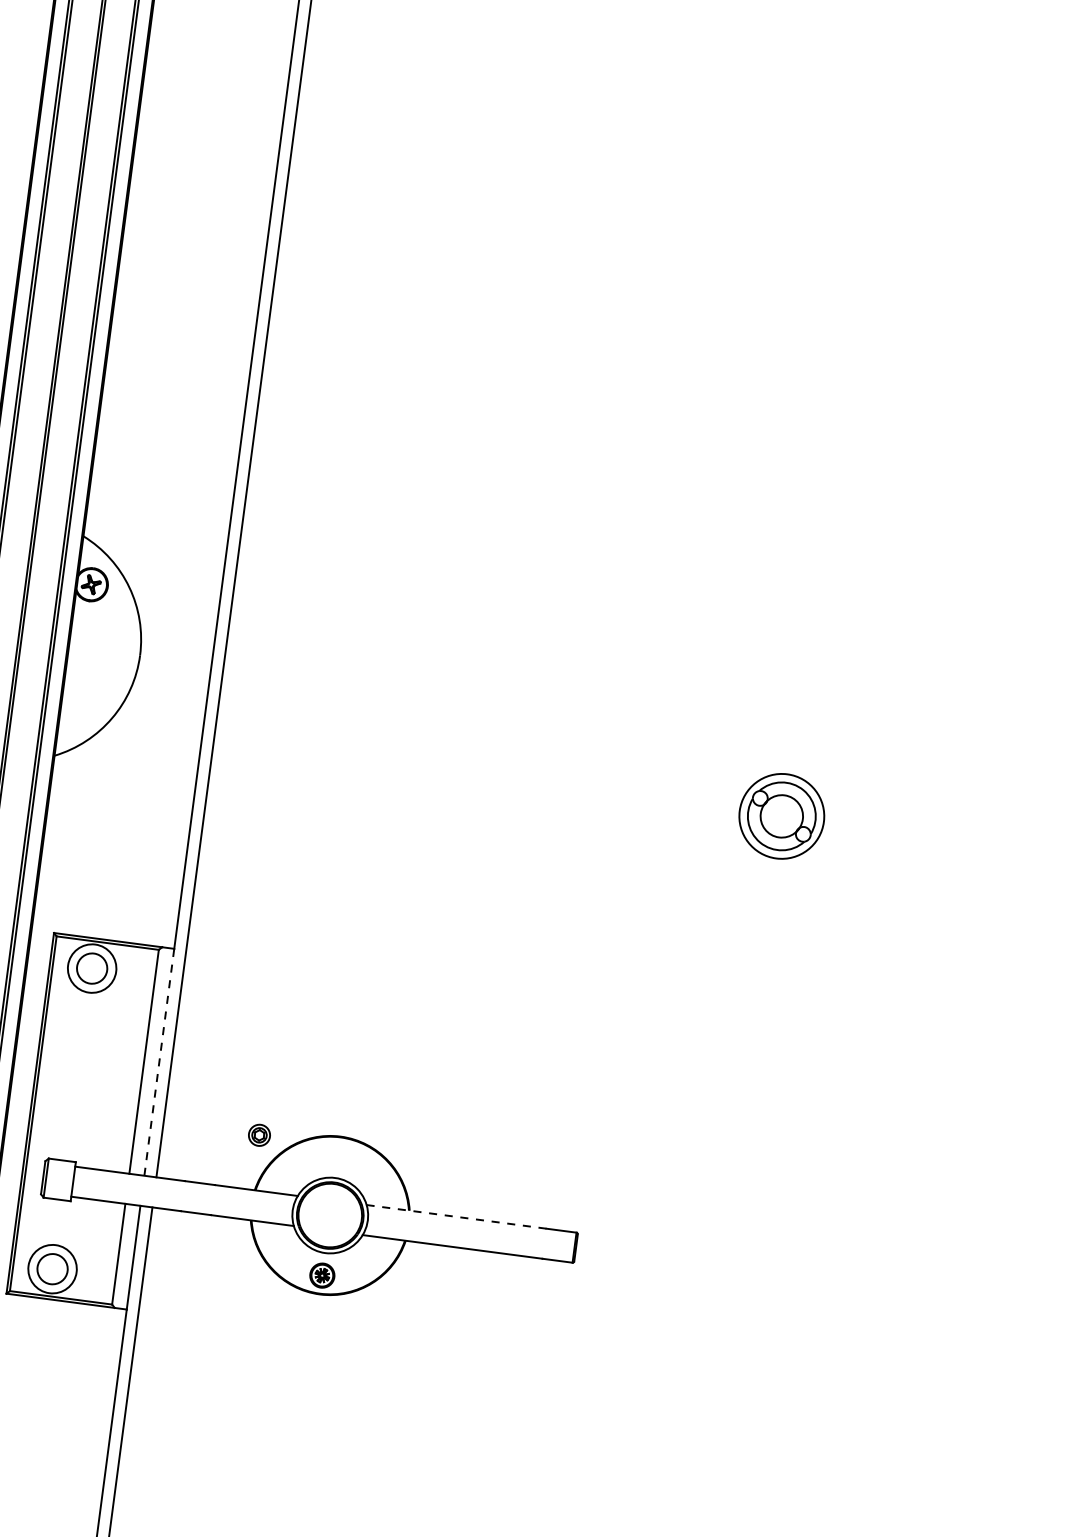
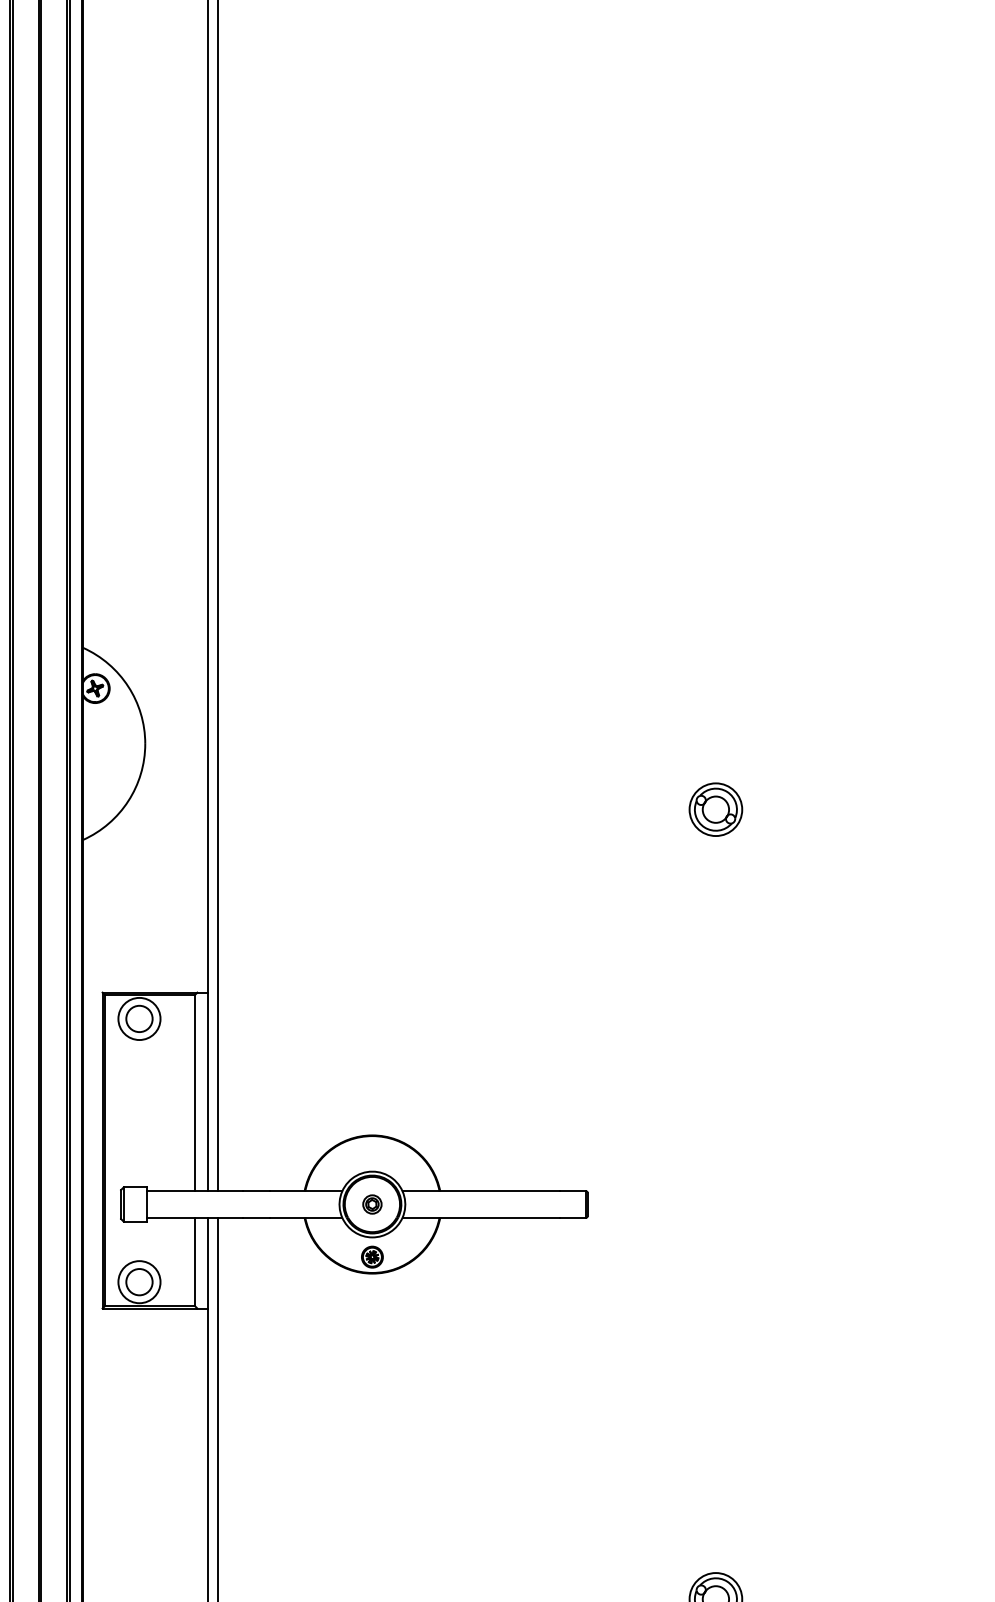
part: (781, 816) -> (715, 809), size x0.71
line: (158, 1061) -> (207, 1091), dashed -> solid
part: (259, 1135) -> (372, 1204), moved
line: (456, 1217) -> (481, 1191), dashed -> solid

